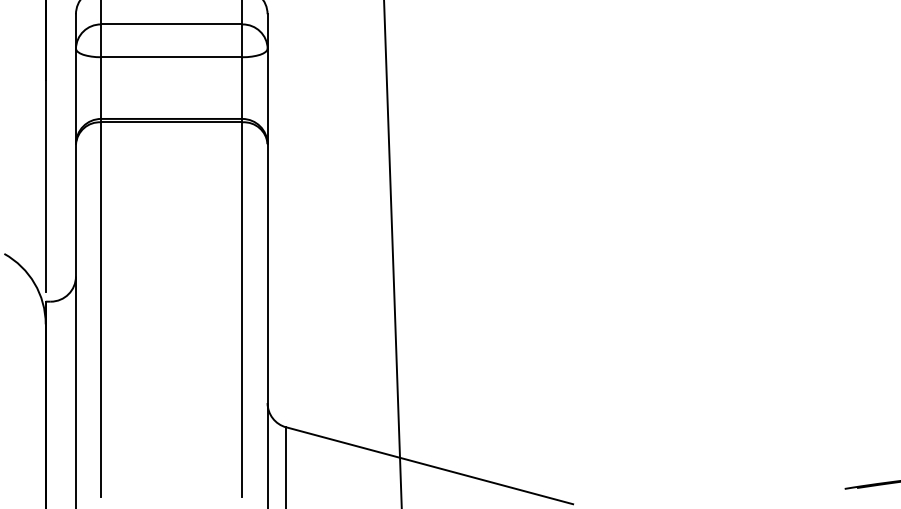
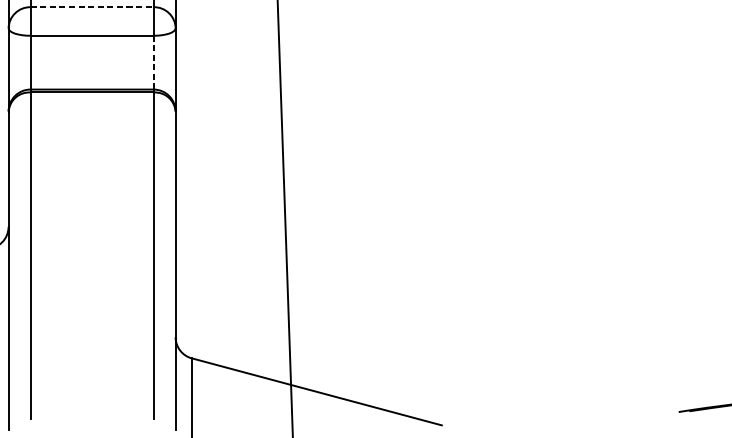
line: (171, 24) -> (91, 7), solid -> dashed
line: (242, 88) -> (153, 63), solid -> dashed

